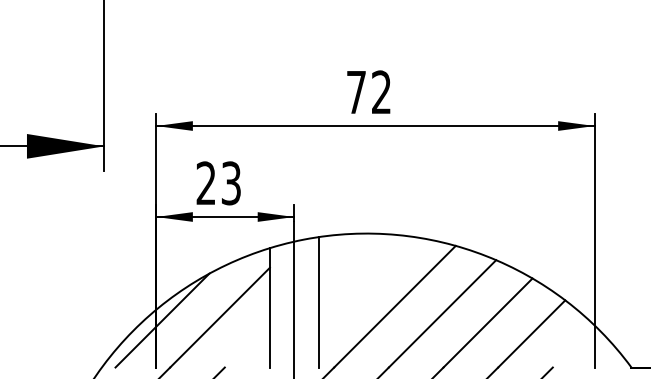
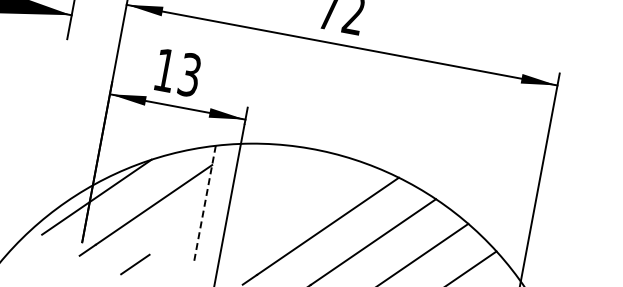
text: (205, 182) -> (164, 69), 23 -> 13
line: (318, 302) -> (253, 208), removed
line: (269, 307) -> (204, 204), solid -> dashed

